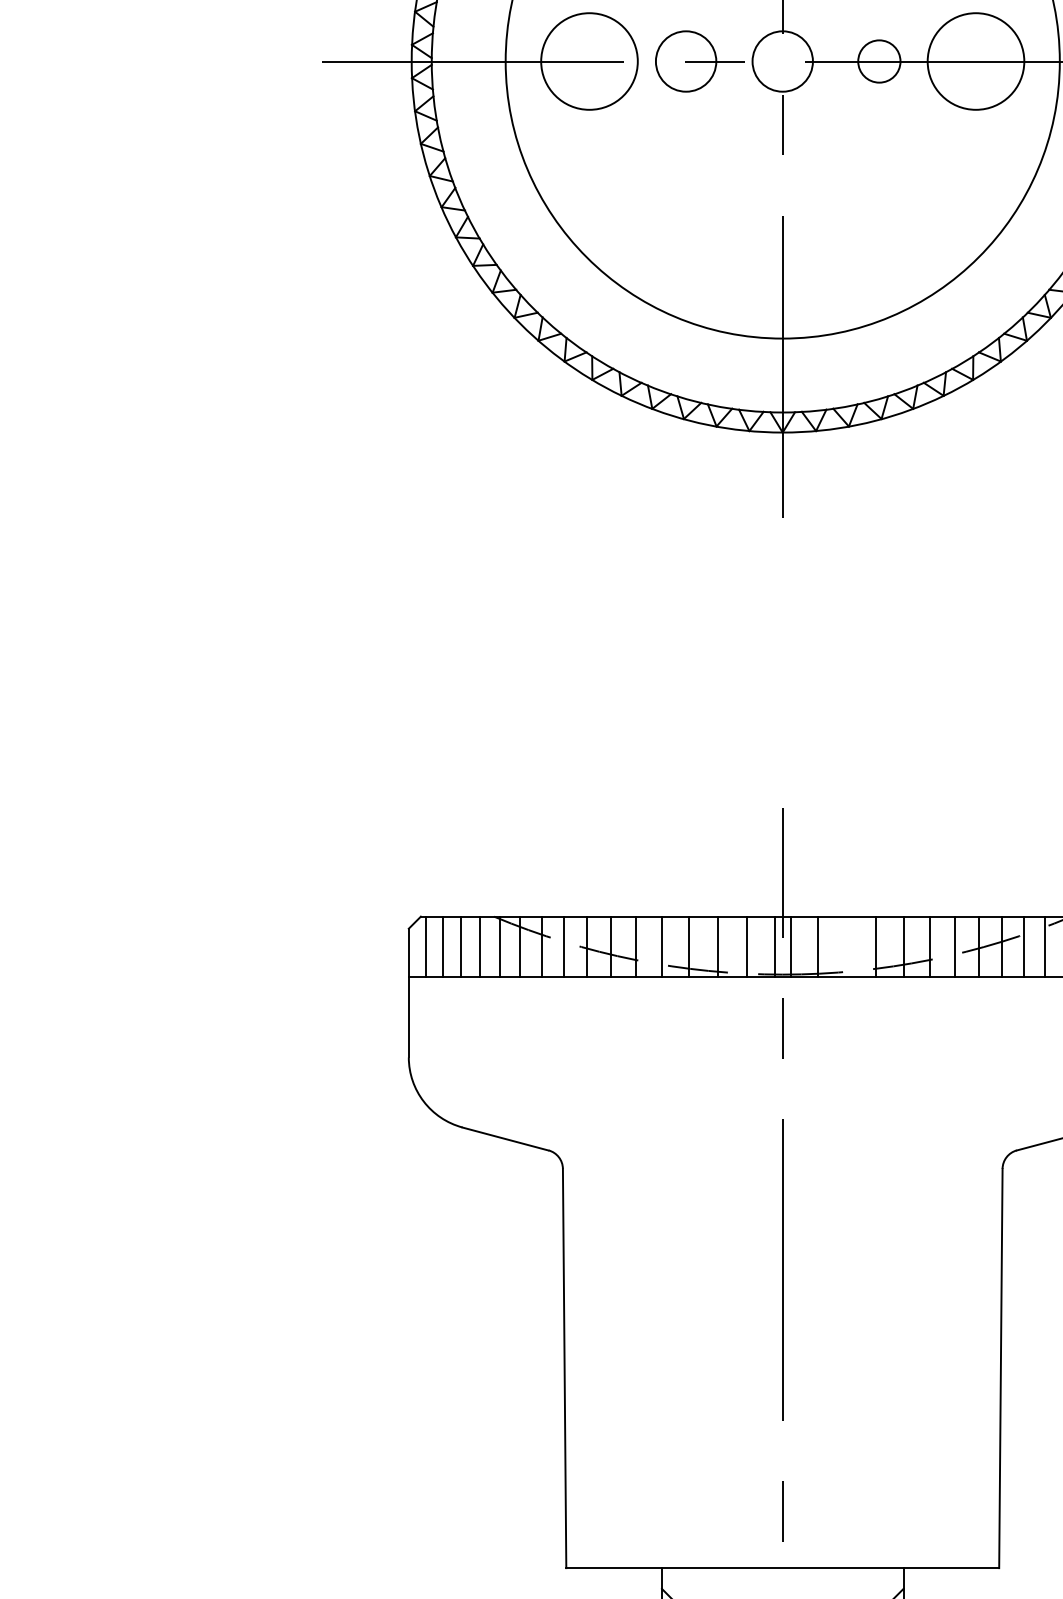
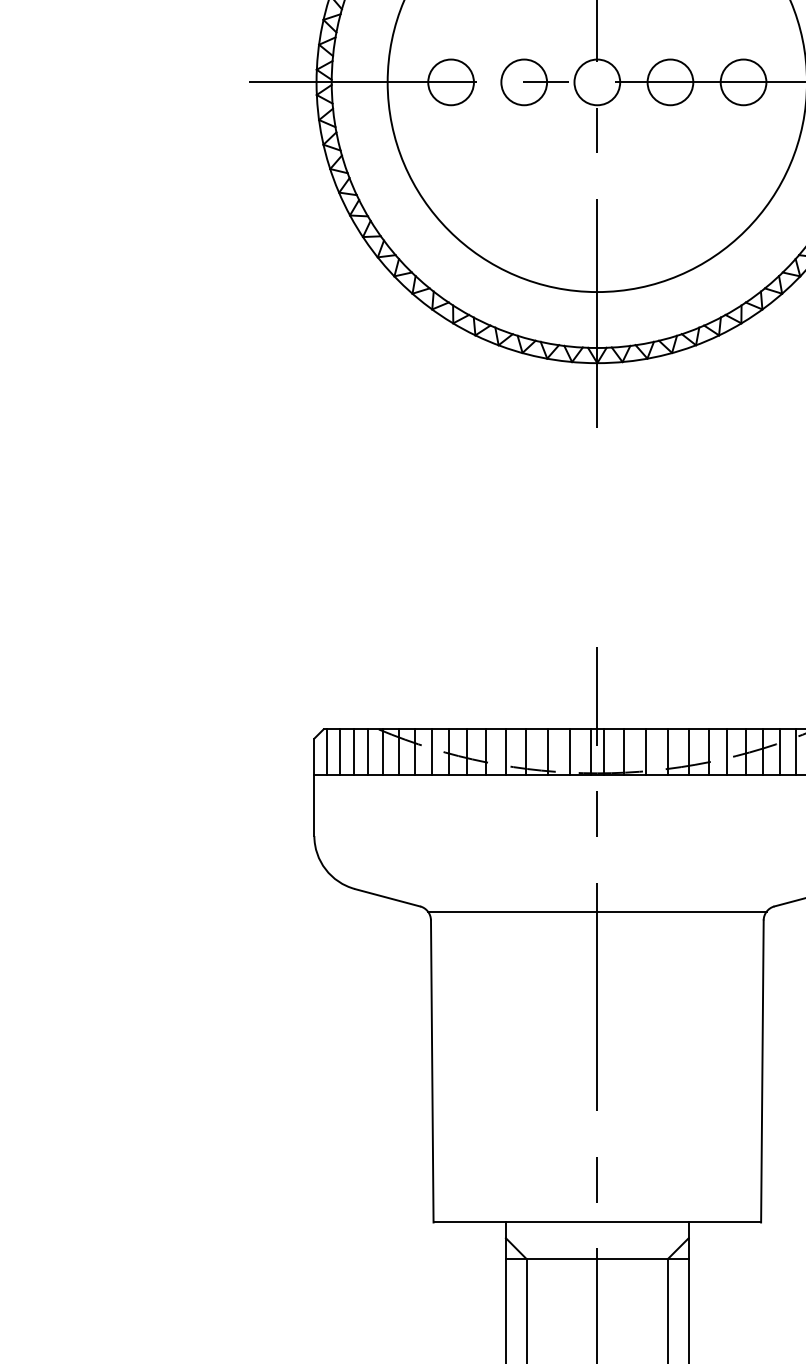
circle: (588, 61) -> (450, 82), size x0.62
circle: (879, 61) -> (670, 82), size x1.43
circle: (975, 61) -> (743, 82), size x0.62
line: (847, 947) -> (646, 752), added
line: (781, 1157) -> (596, 911), added

